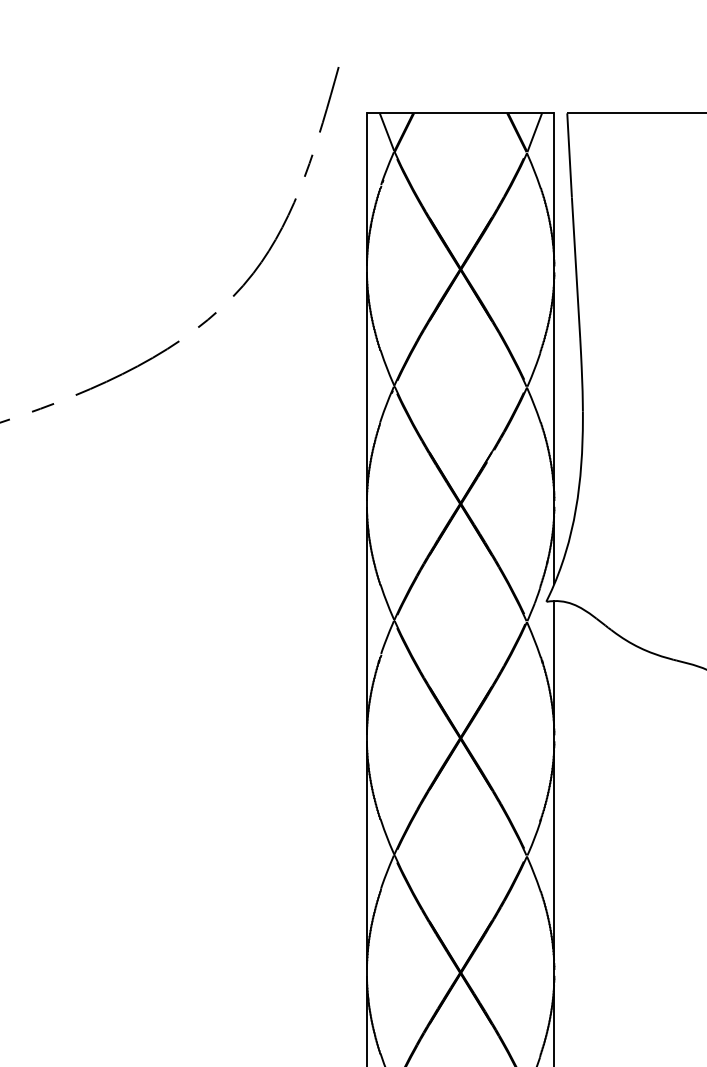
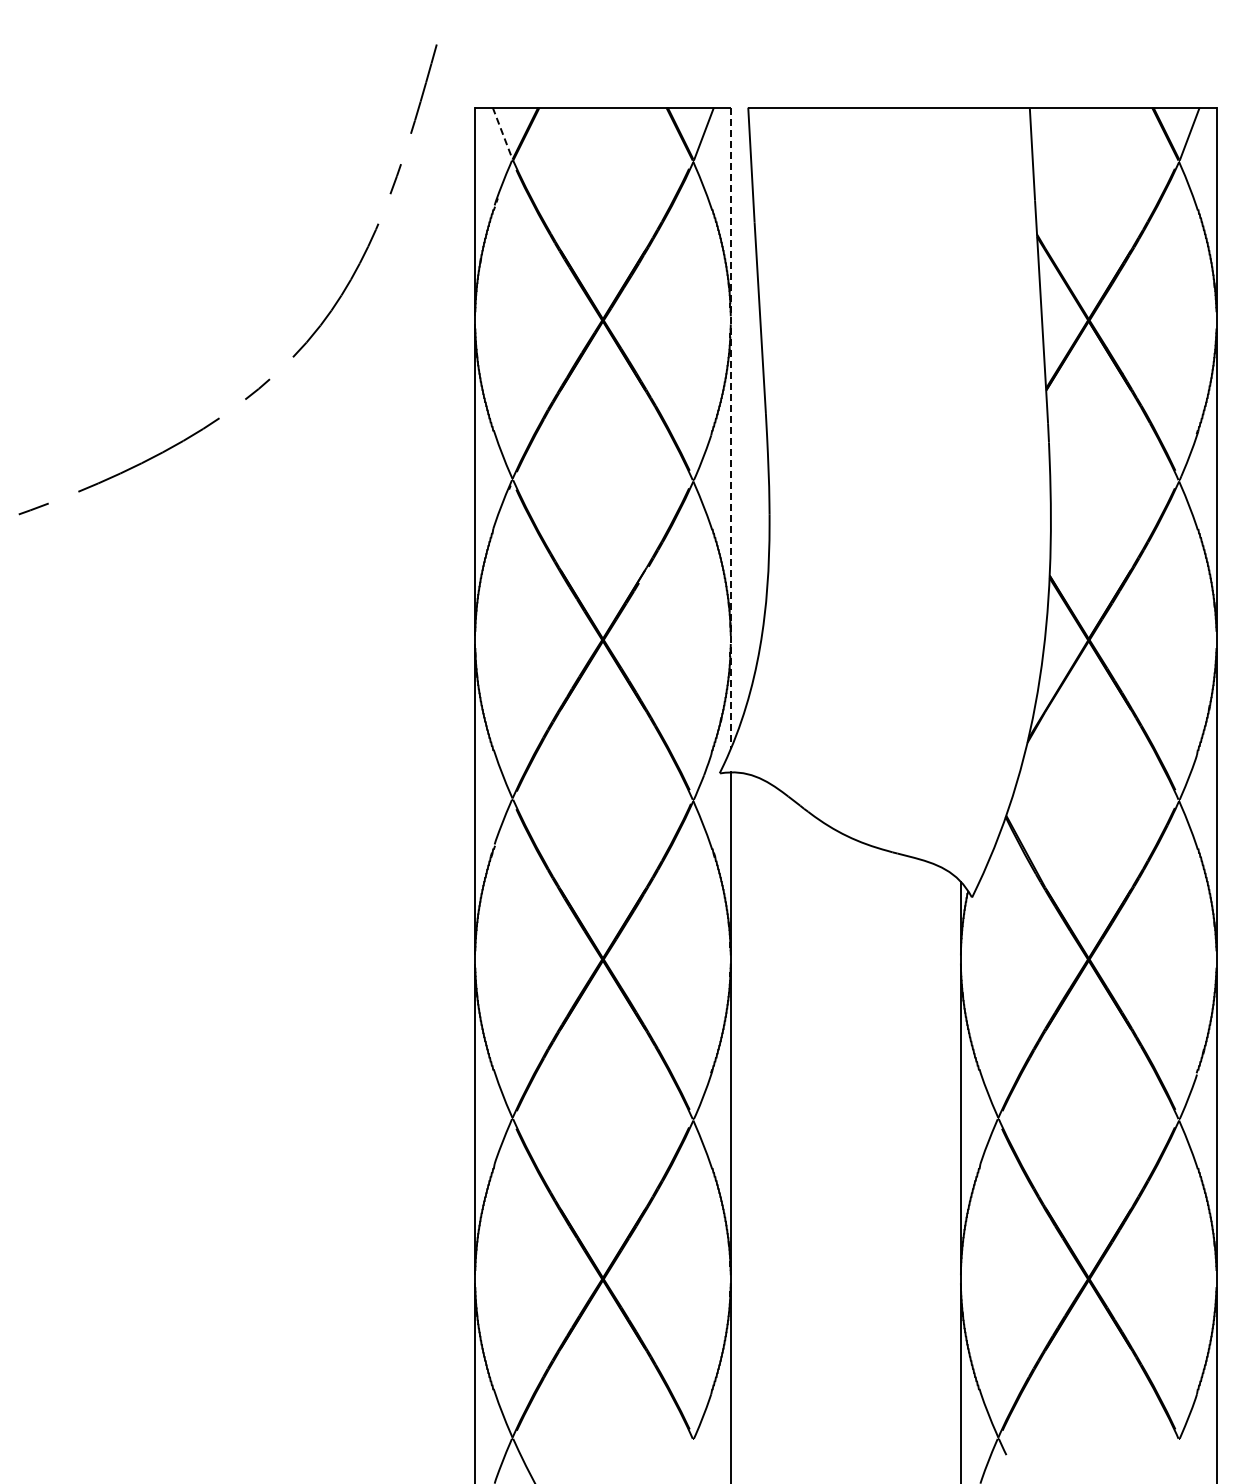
line: (386, 132) -> (502, 133), solid -> dashed
line: (554, 348) -> (730, 428), solid -> dashed

